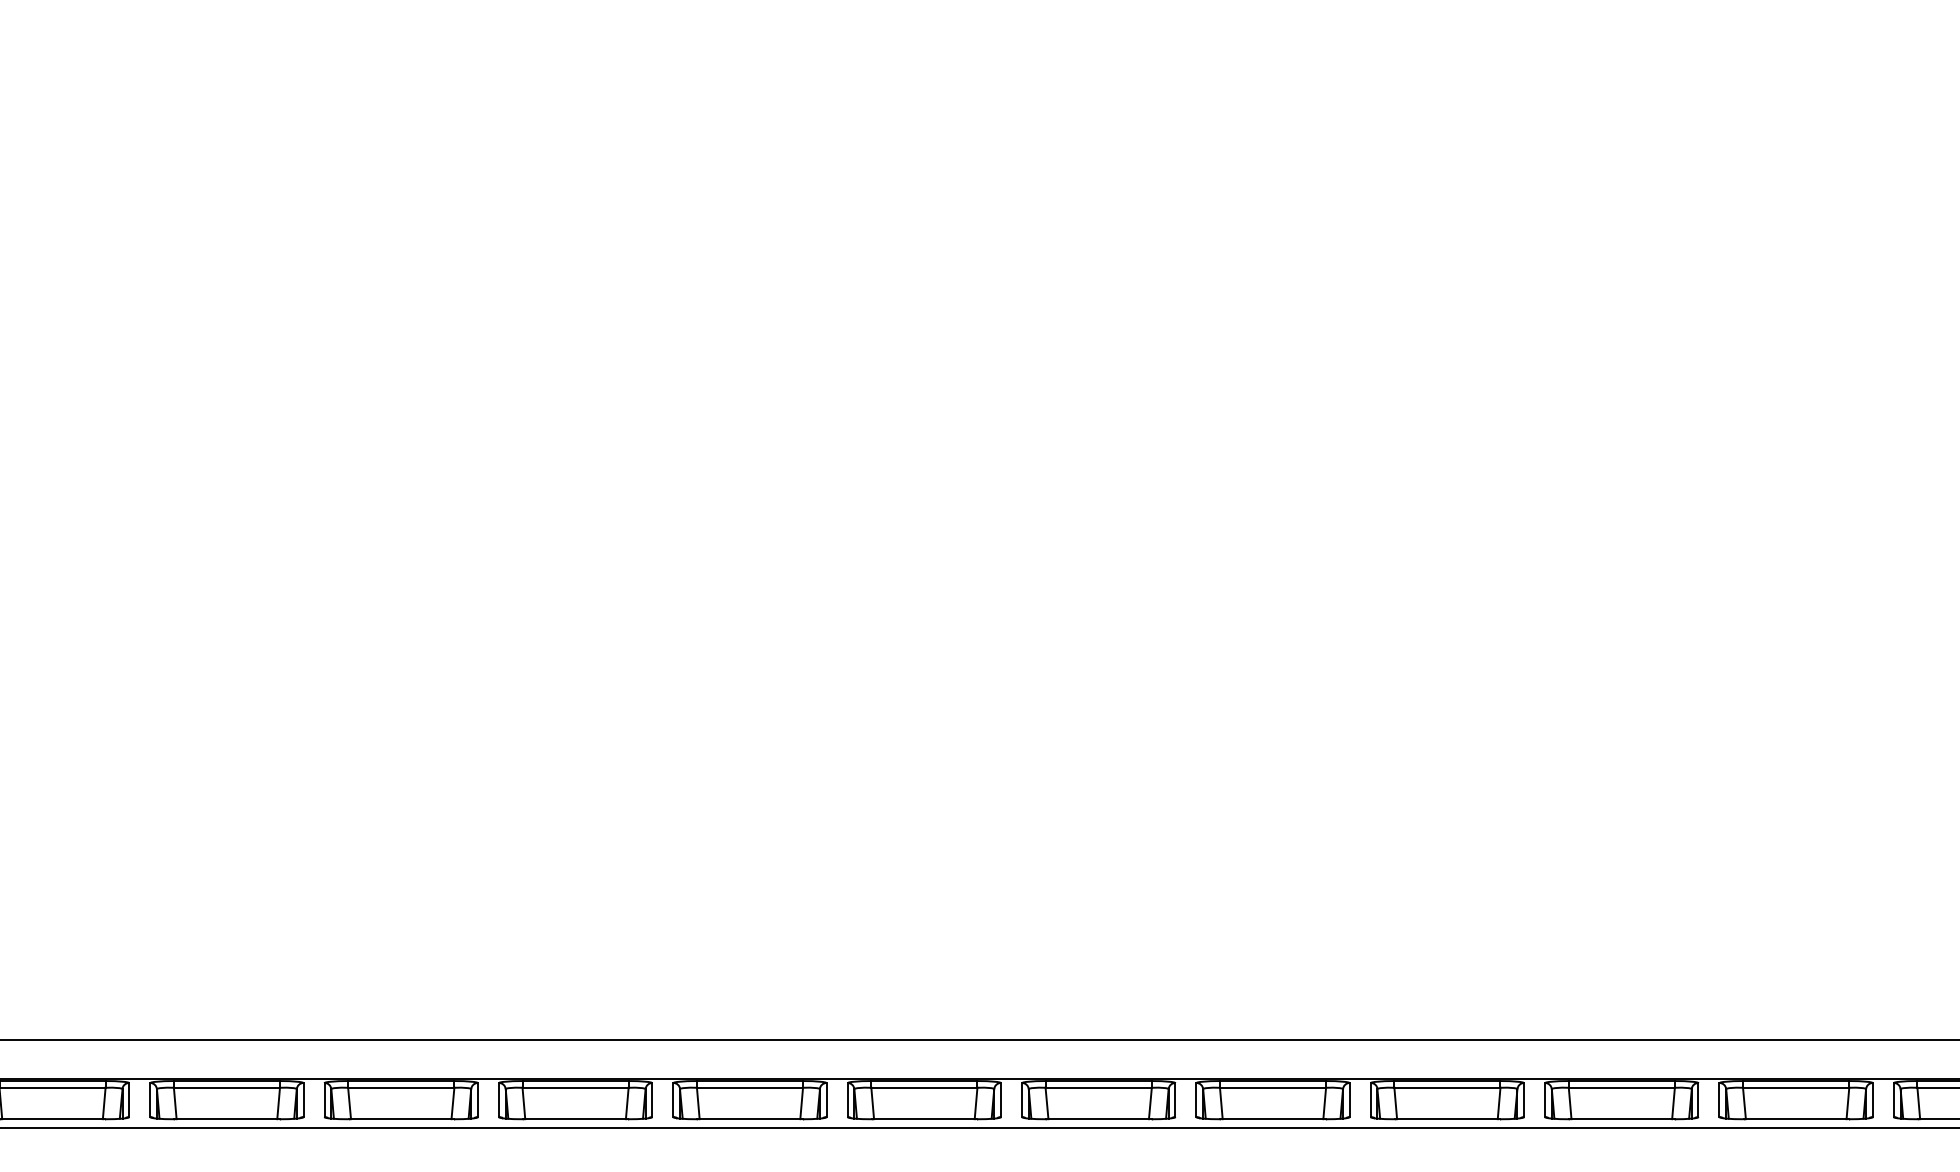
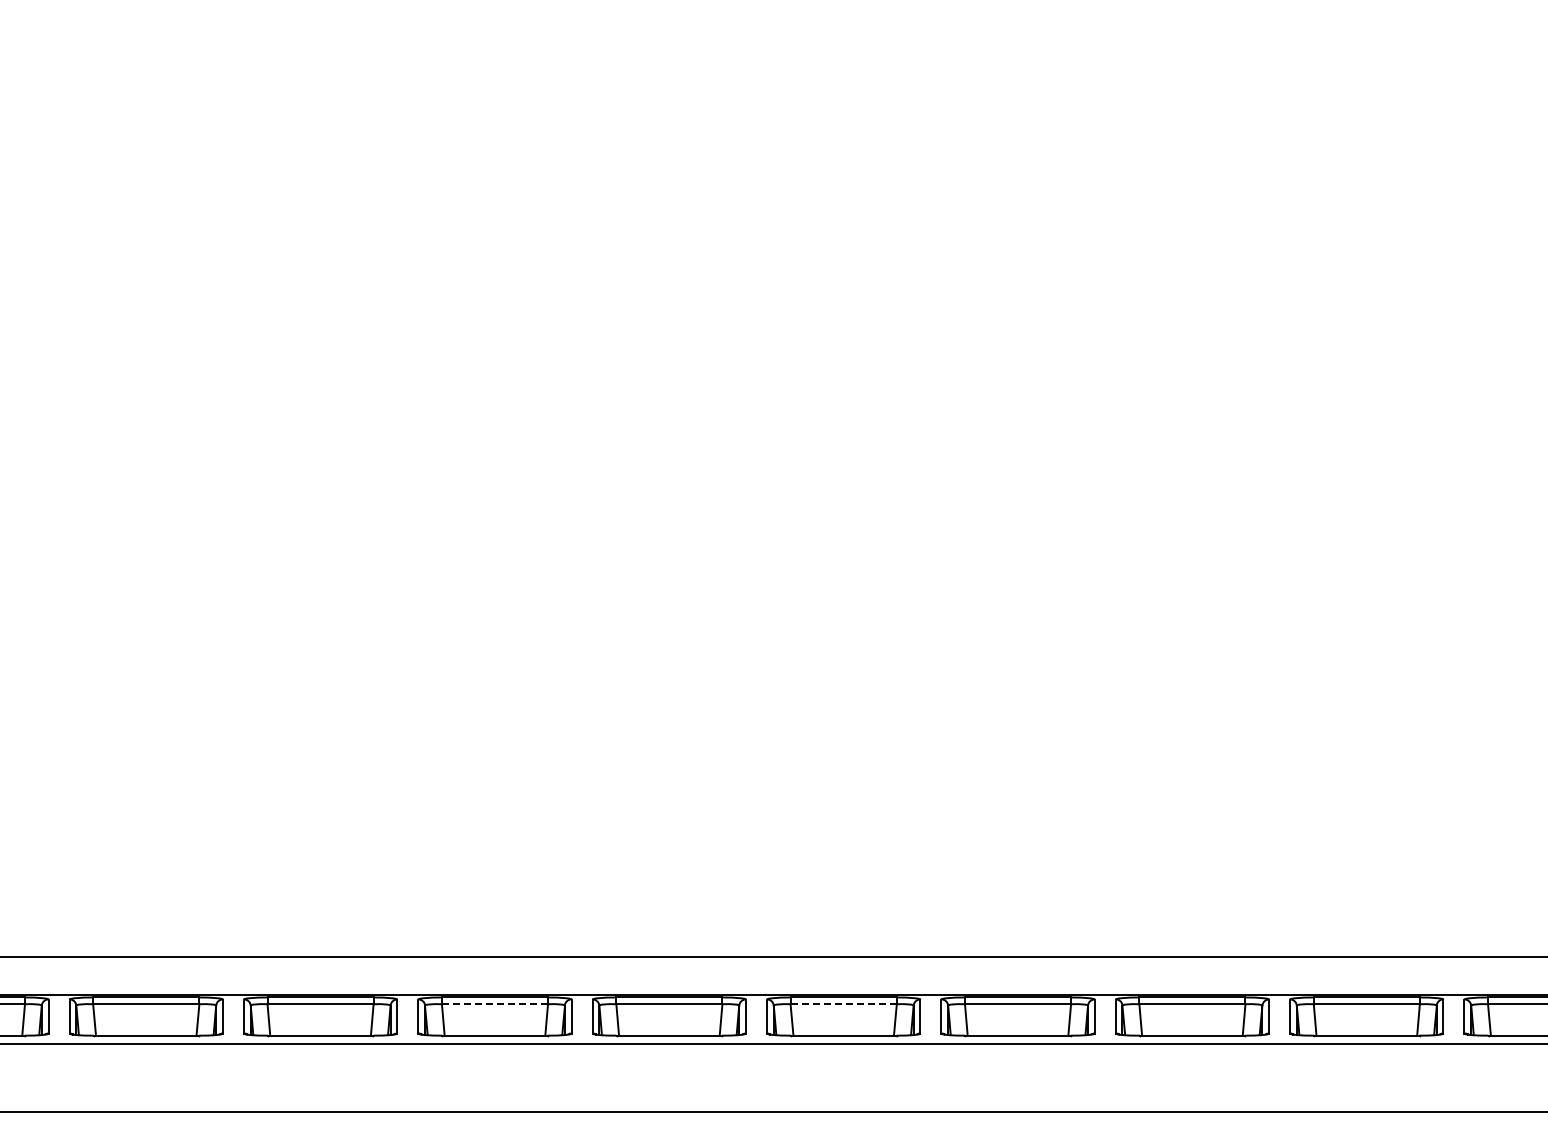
line: (749, 1087) -> (494, 1003), solid -> dashed
line: (1098, 1087) -> (843, 1003), solid -> dashed

